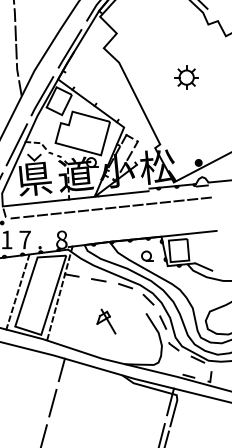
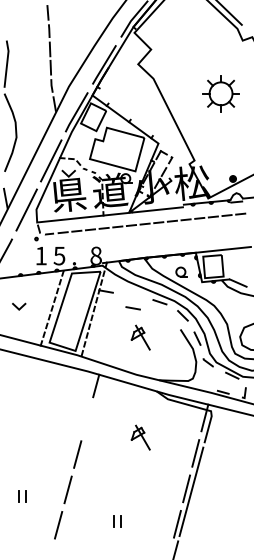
part: (186, 77) -> (220, 93), size x1.6
text: (25, 239) -> (59, 255), 7 -> 5
line: (98, 280) -> (132, 308), moved
line: (52, 402) -> (86, 418), removed
part: (106, 421) -> (140, 437), added

